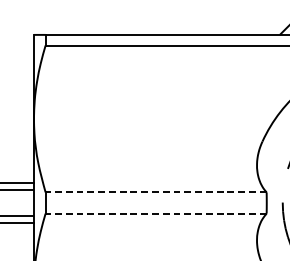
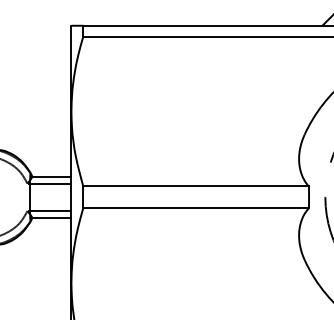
line: (156, 192) -> (196, 186), dashed -> solid
line: (156, 213) -> (196, 208), dashed -> solid

